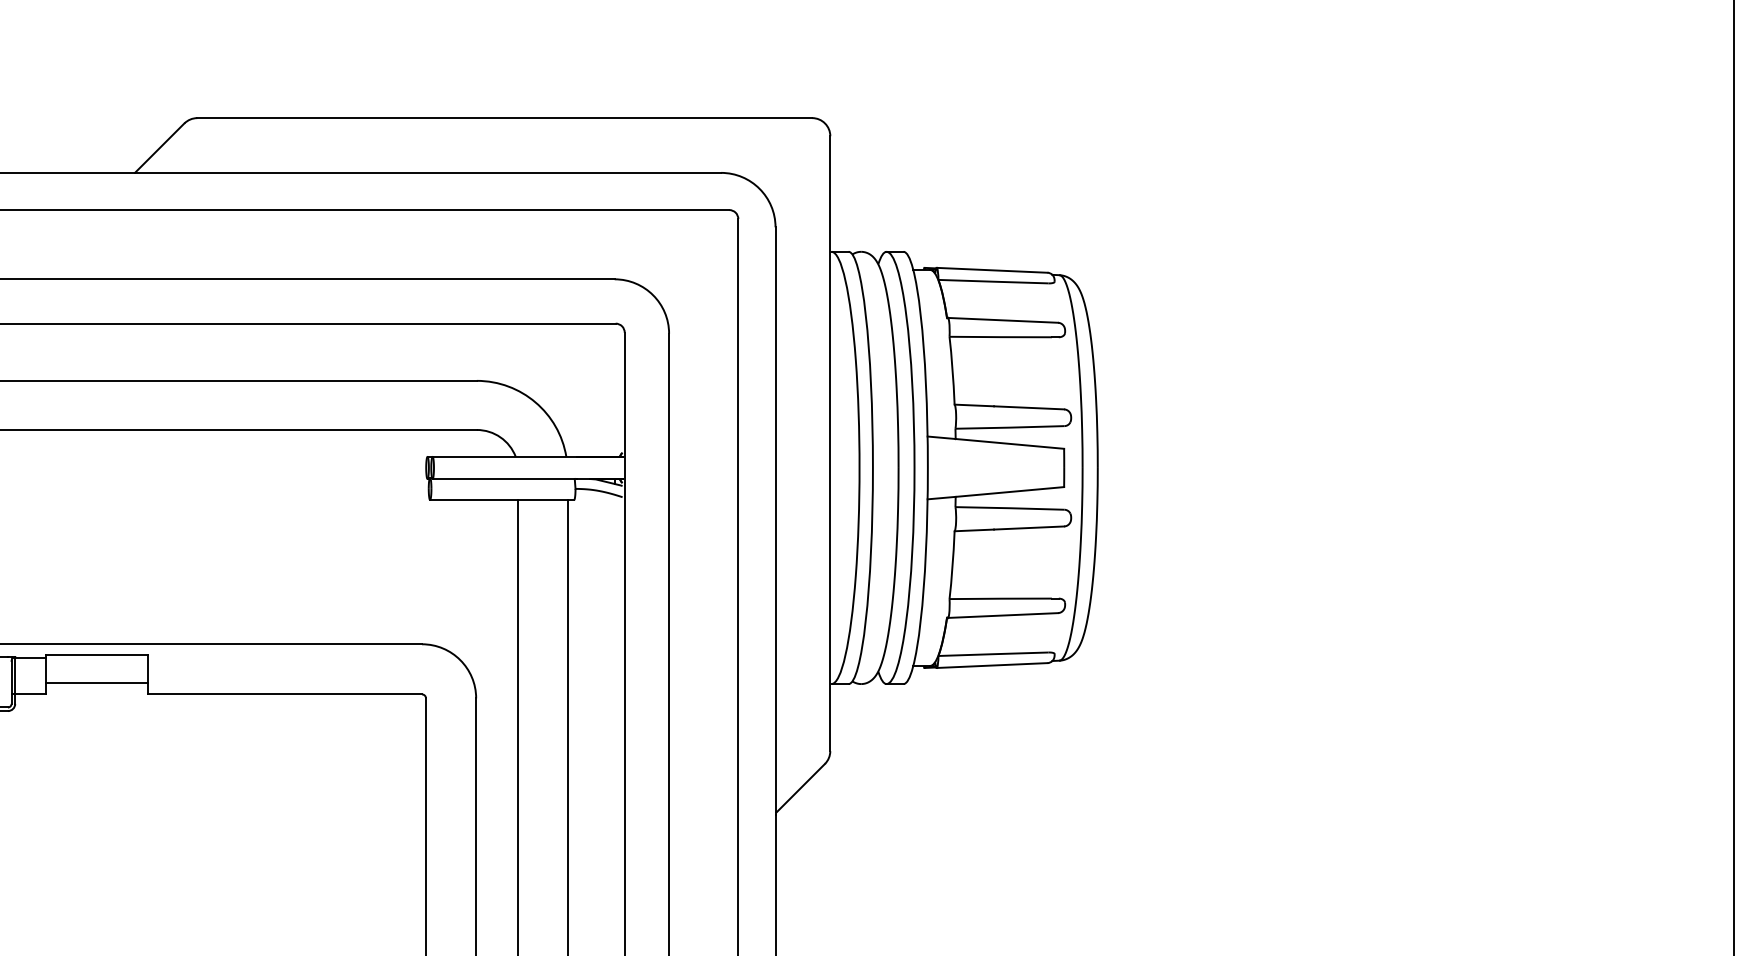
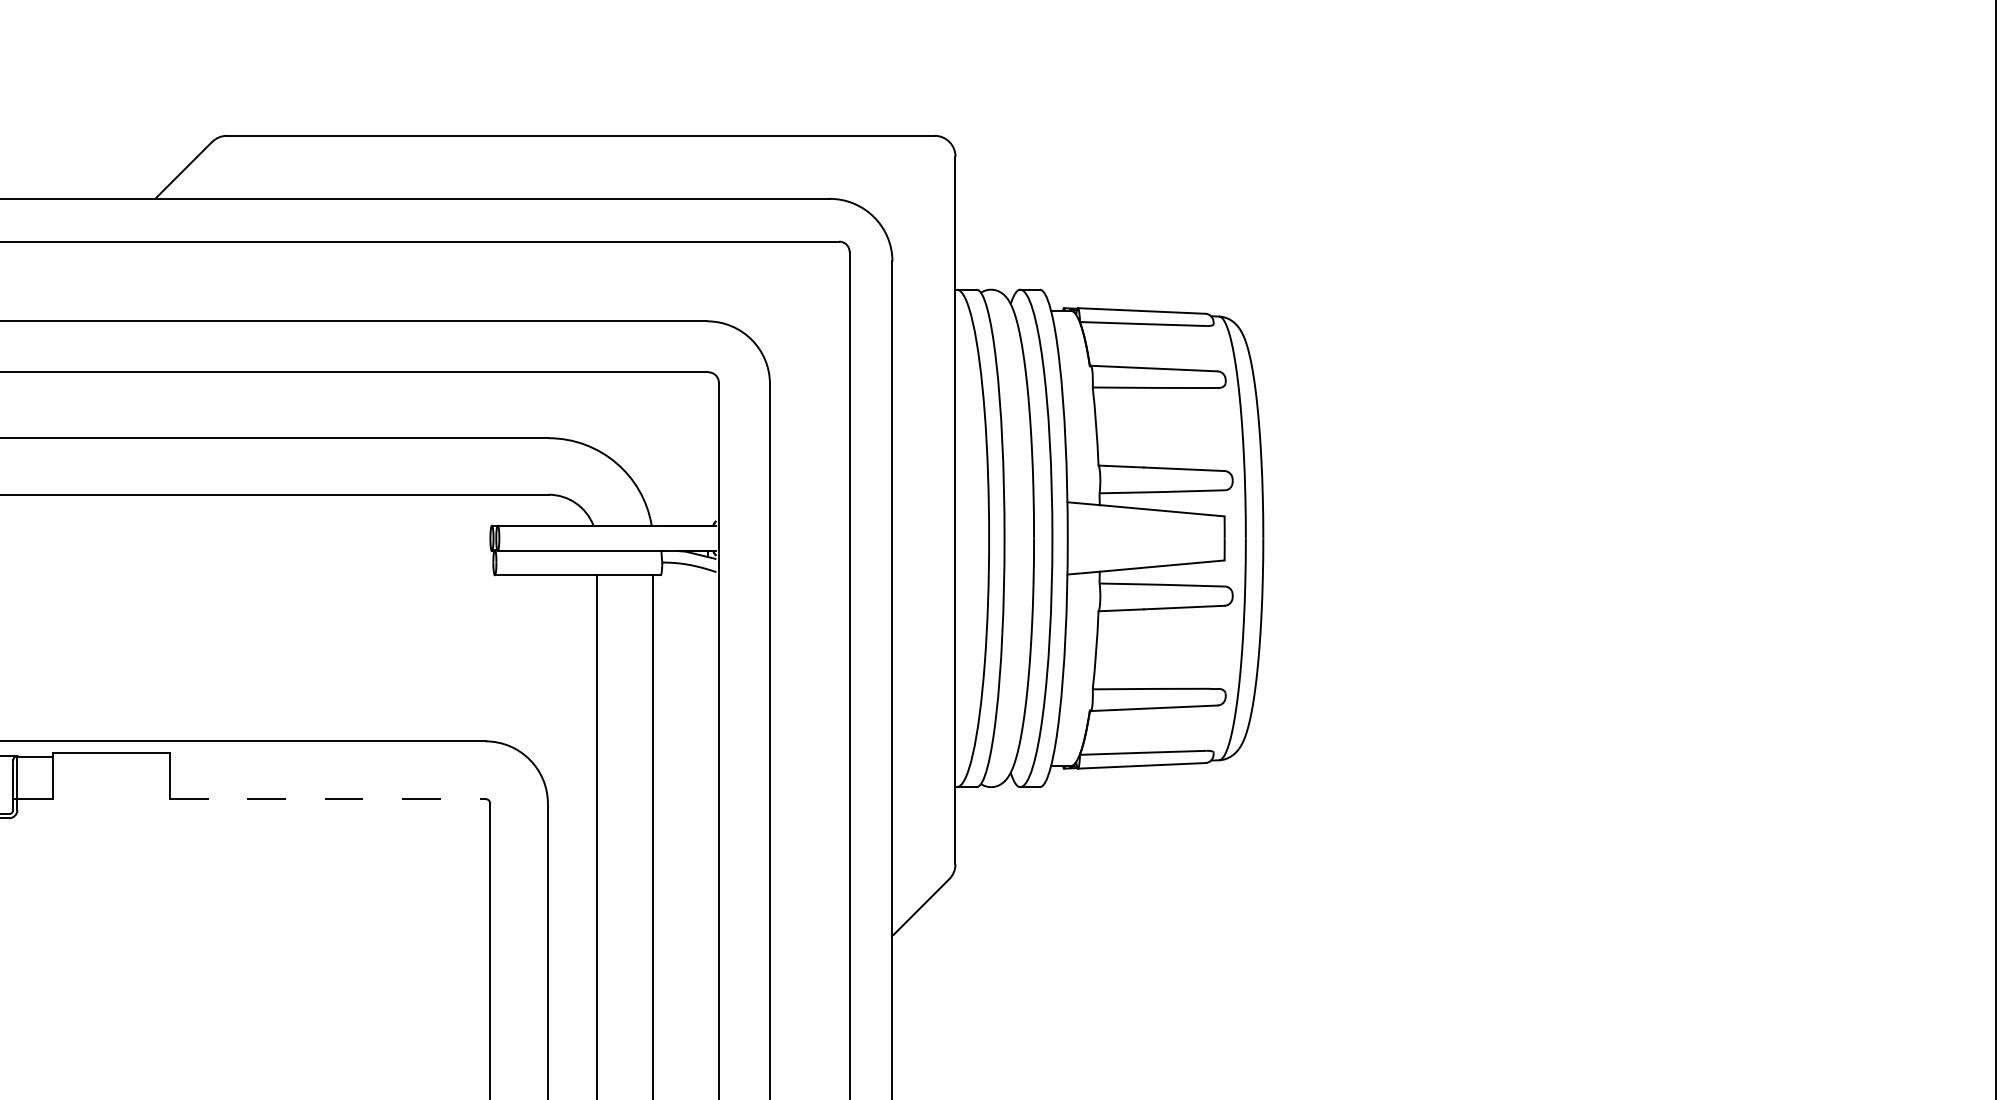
line: (96, 682) -> (110, 785), removed
line: (284, 694) -> (327, 799), solid -> dashed

